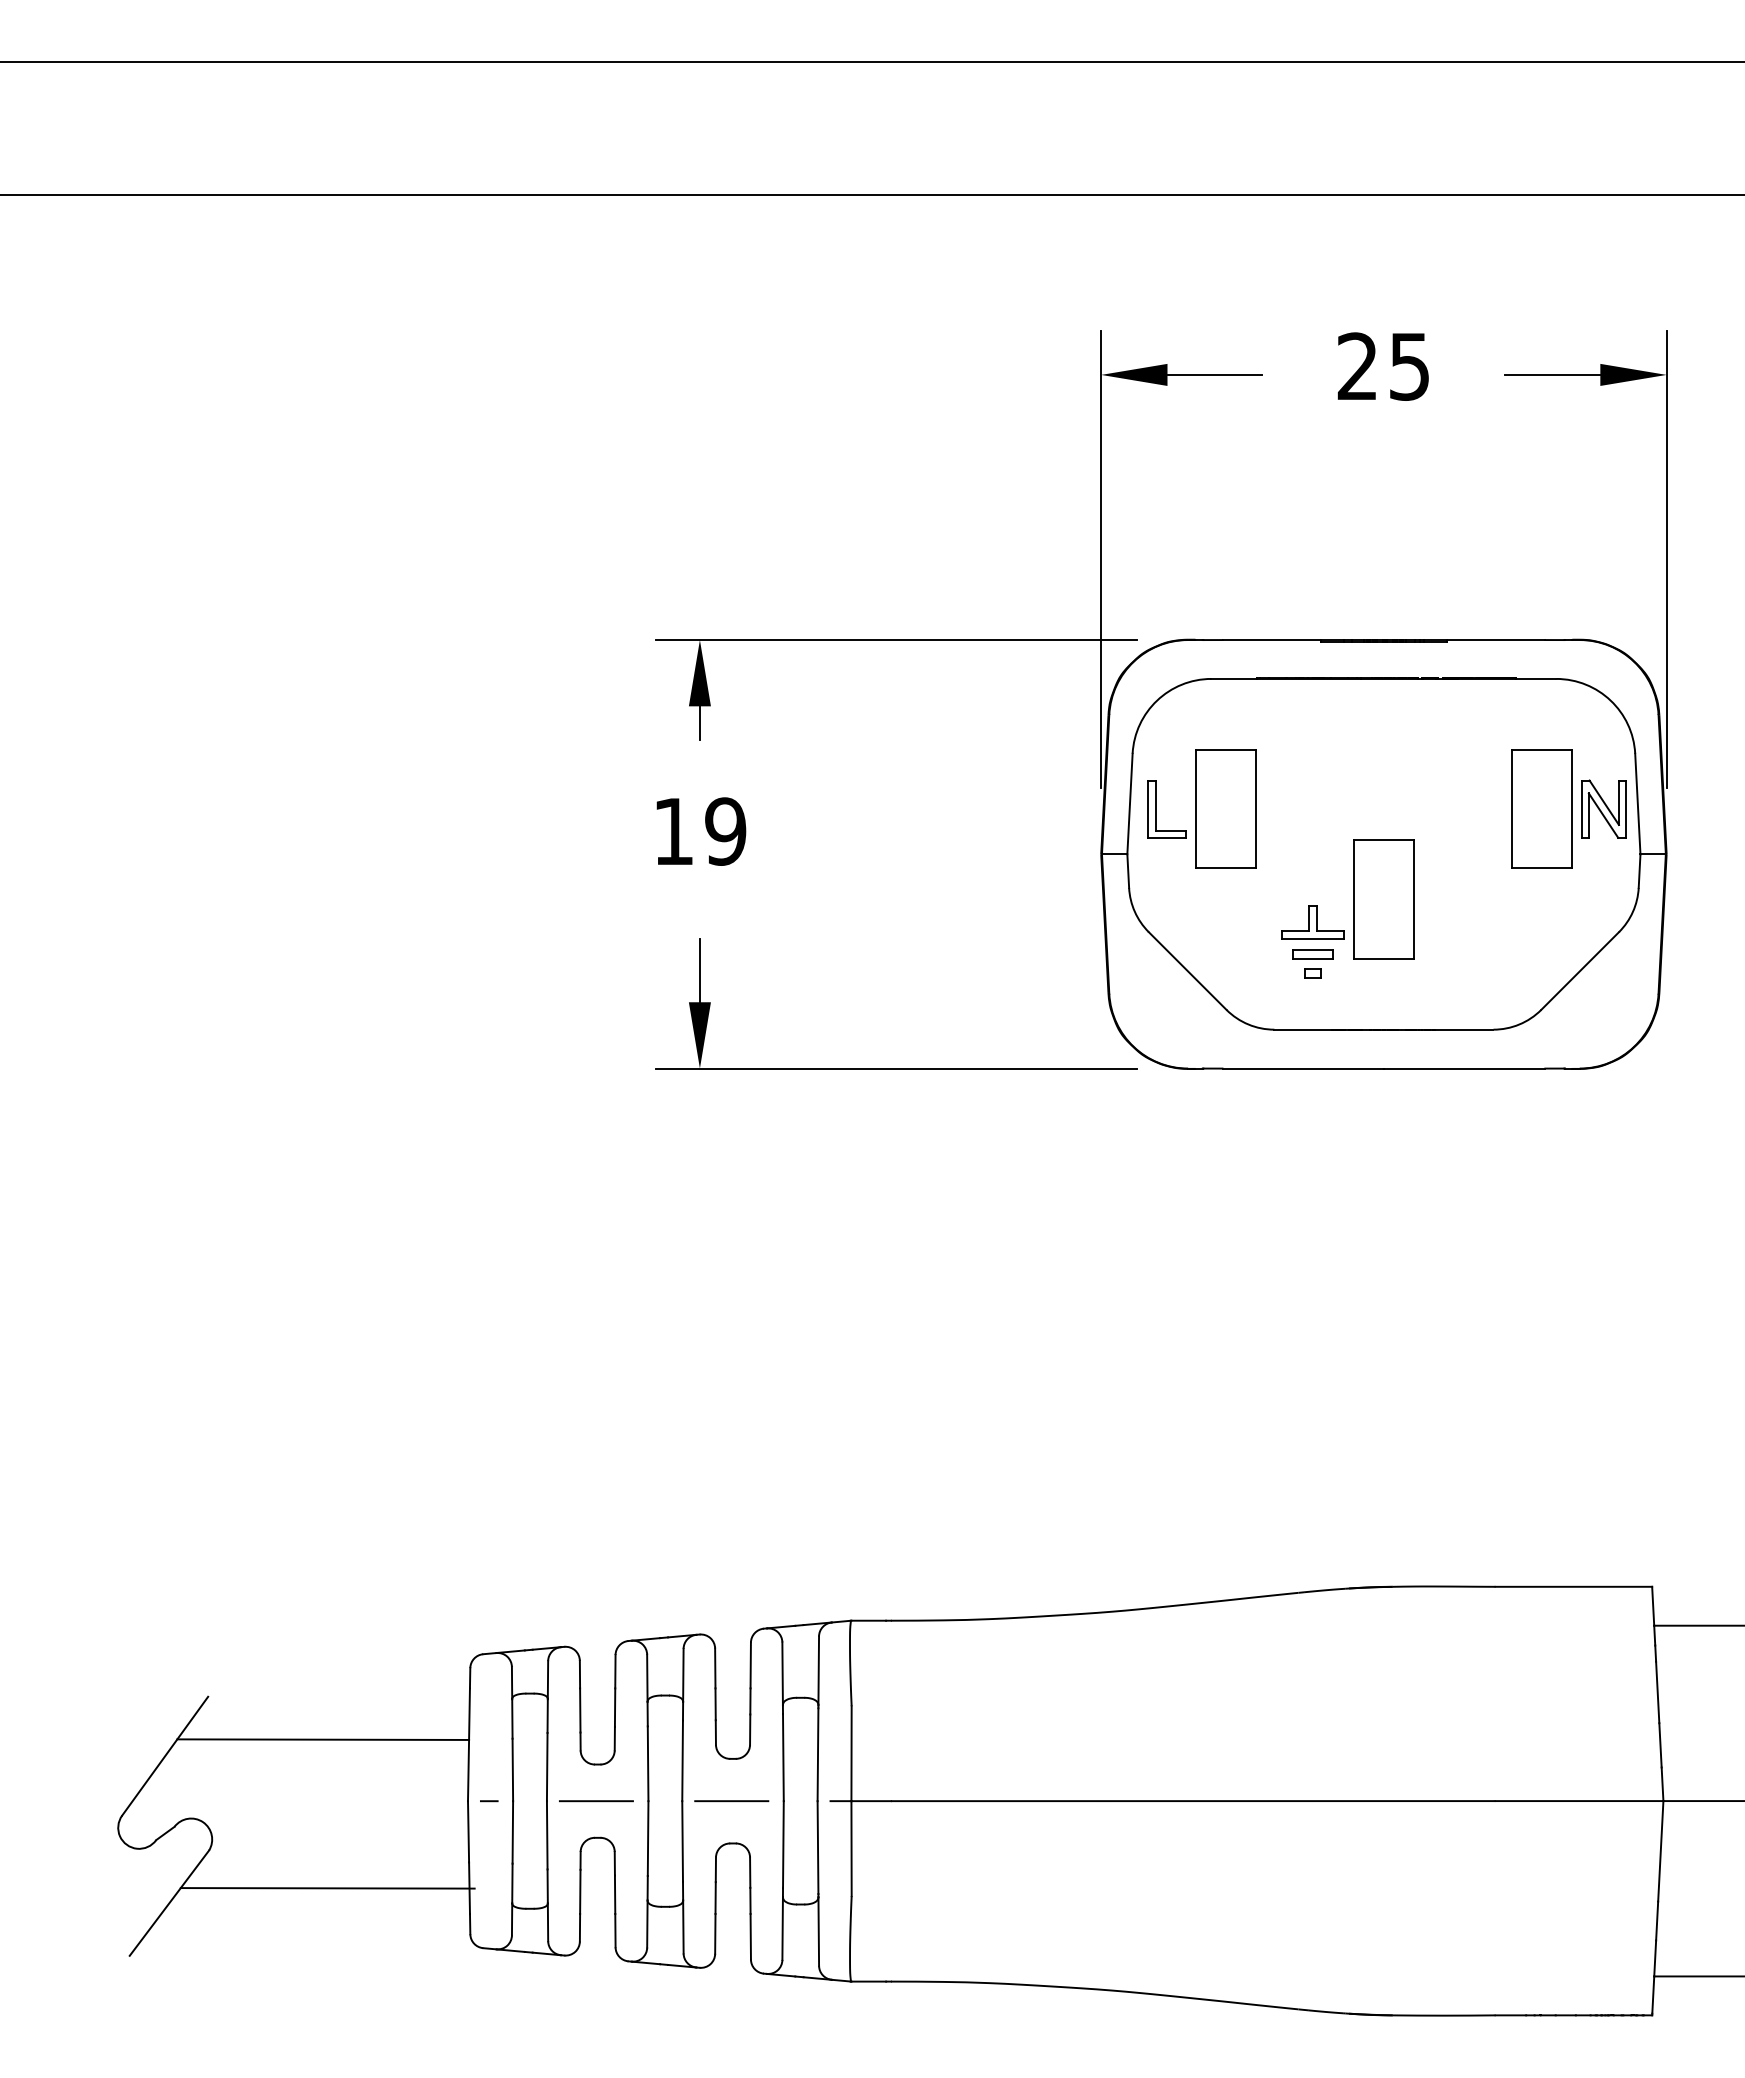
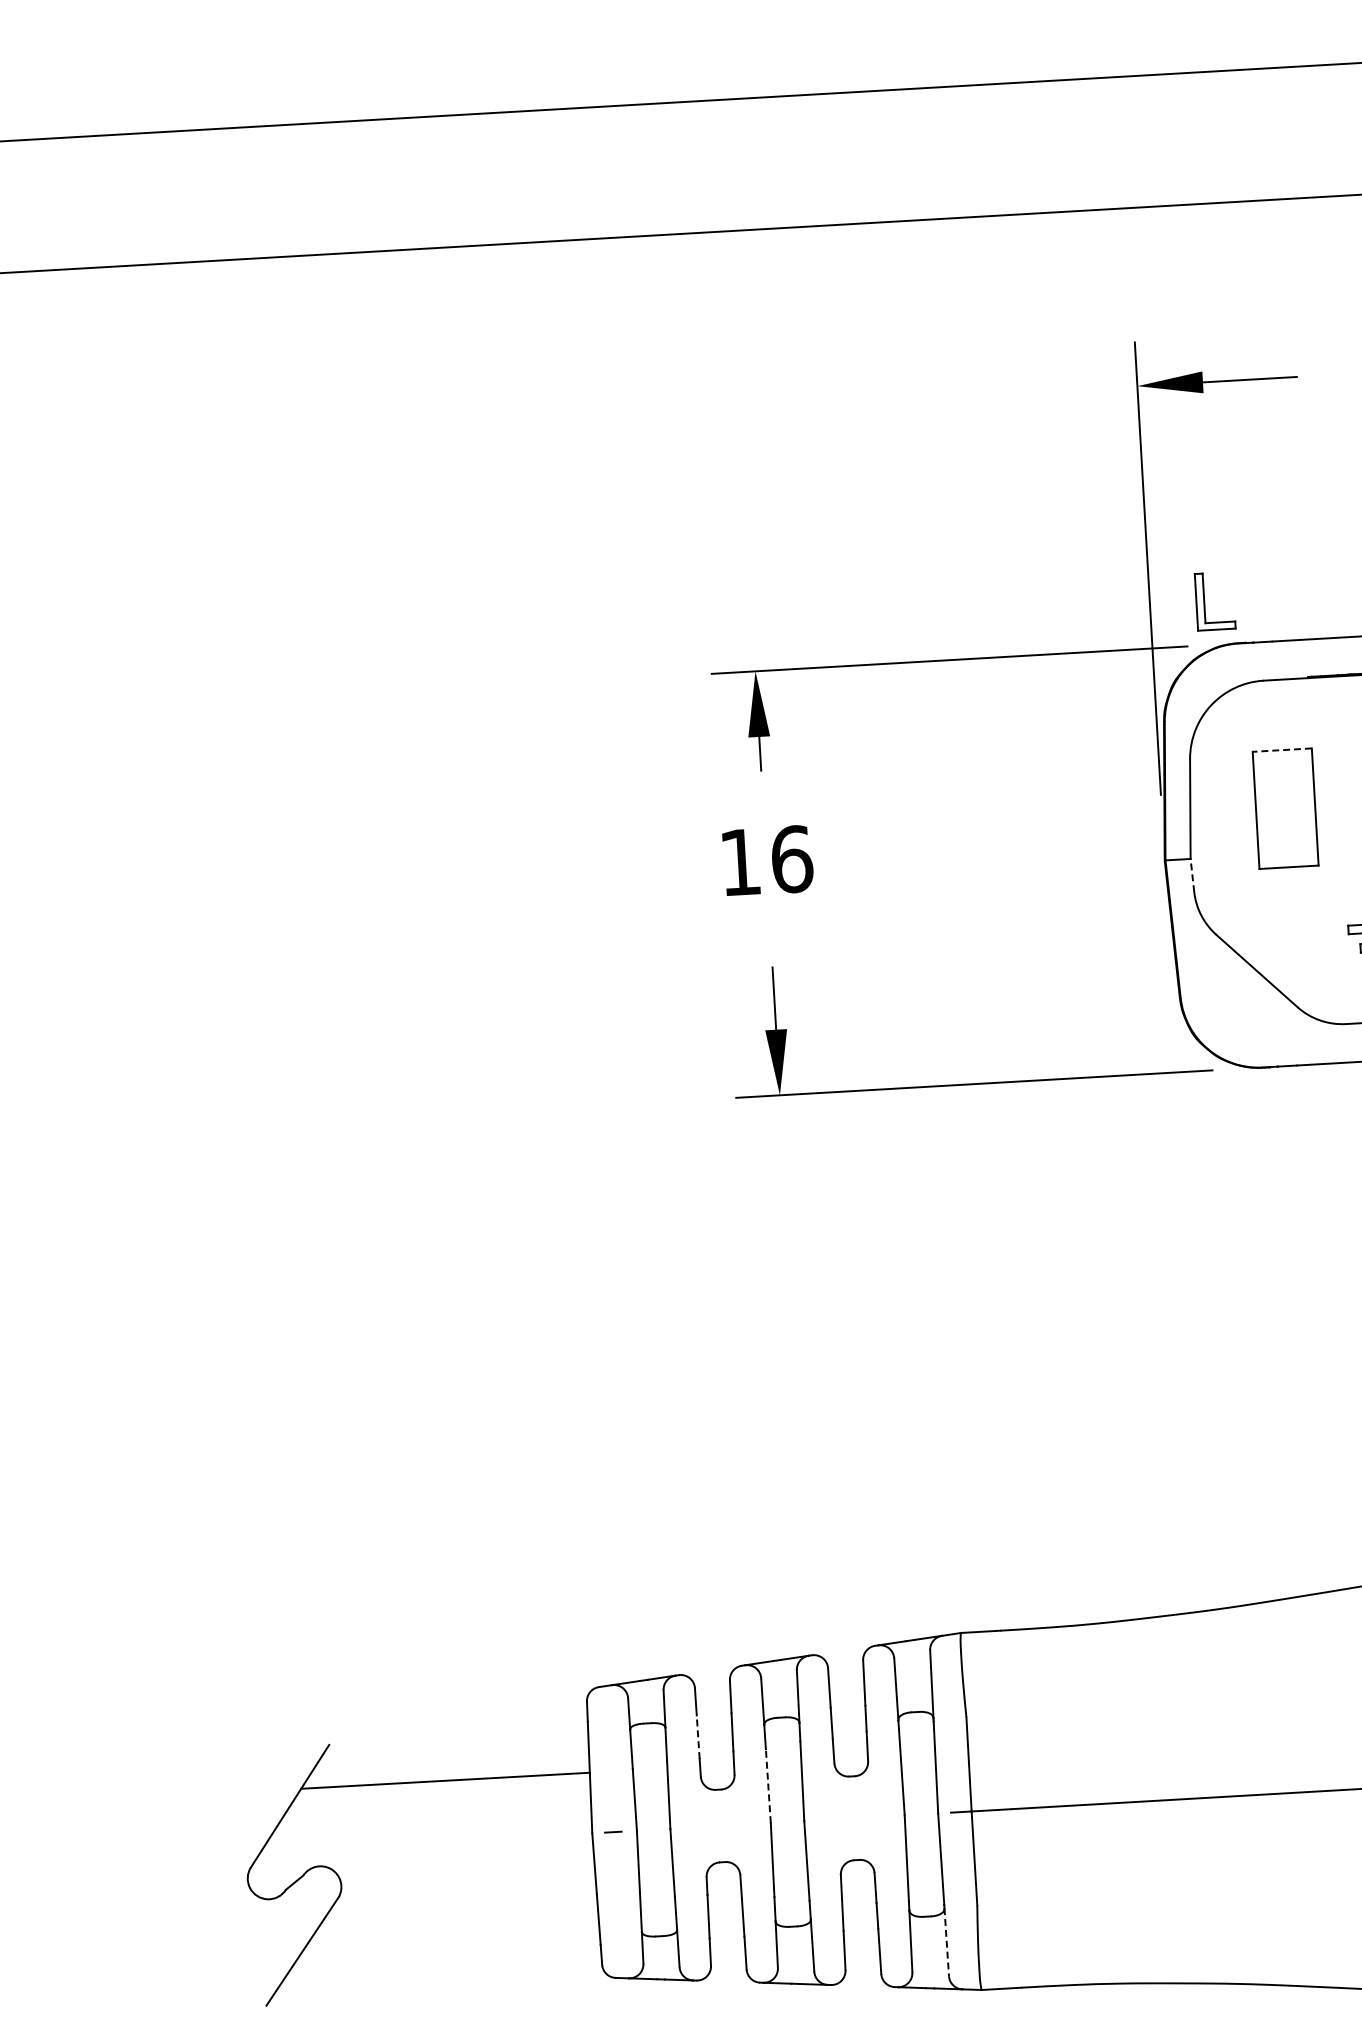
line: (1226, 750) -> (1282, 750), solid -> dashed
part: (1156, 809) -> (1204, 602), moved
text: (725, 831) -> (791, 859), 19 -> 16
line: (1128, 871) -> (1192, 875), solid -> dashed
line: (580, 1709) -> (698, 1736), solid -> dashed
line: (648, 1763) -> (768, 1785), solid -> dashed
line: (595, 1801) -> (718, 1826), removed
line: (731, 1801) -> (852, 1818), removed
line: (327, 1888) -> (458, 1927), removed
line: (818, 1931) -> (946, 1942), solid -> dashed

